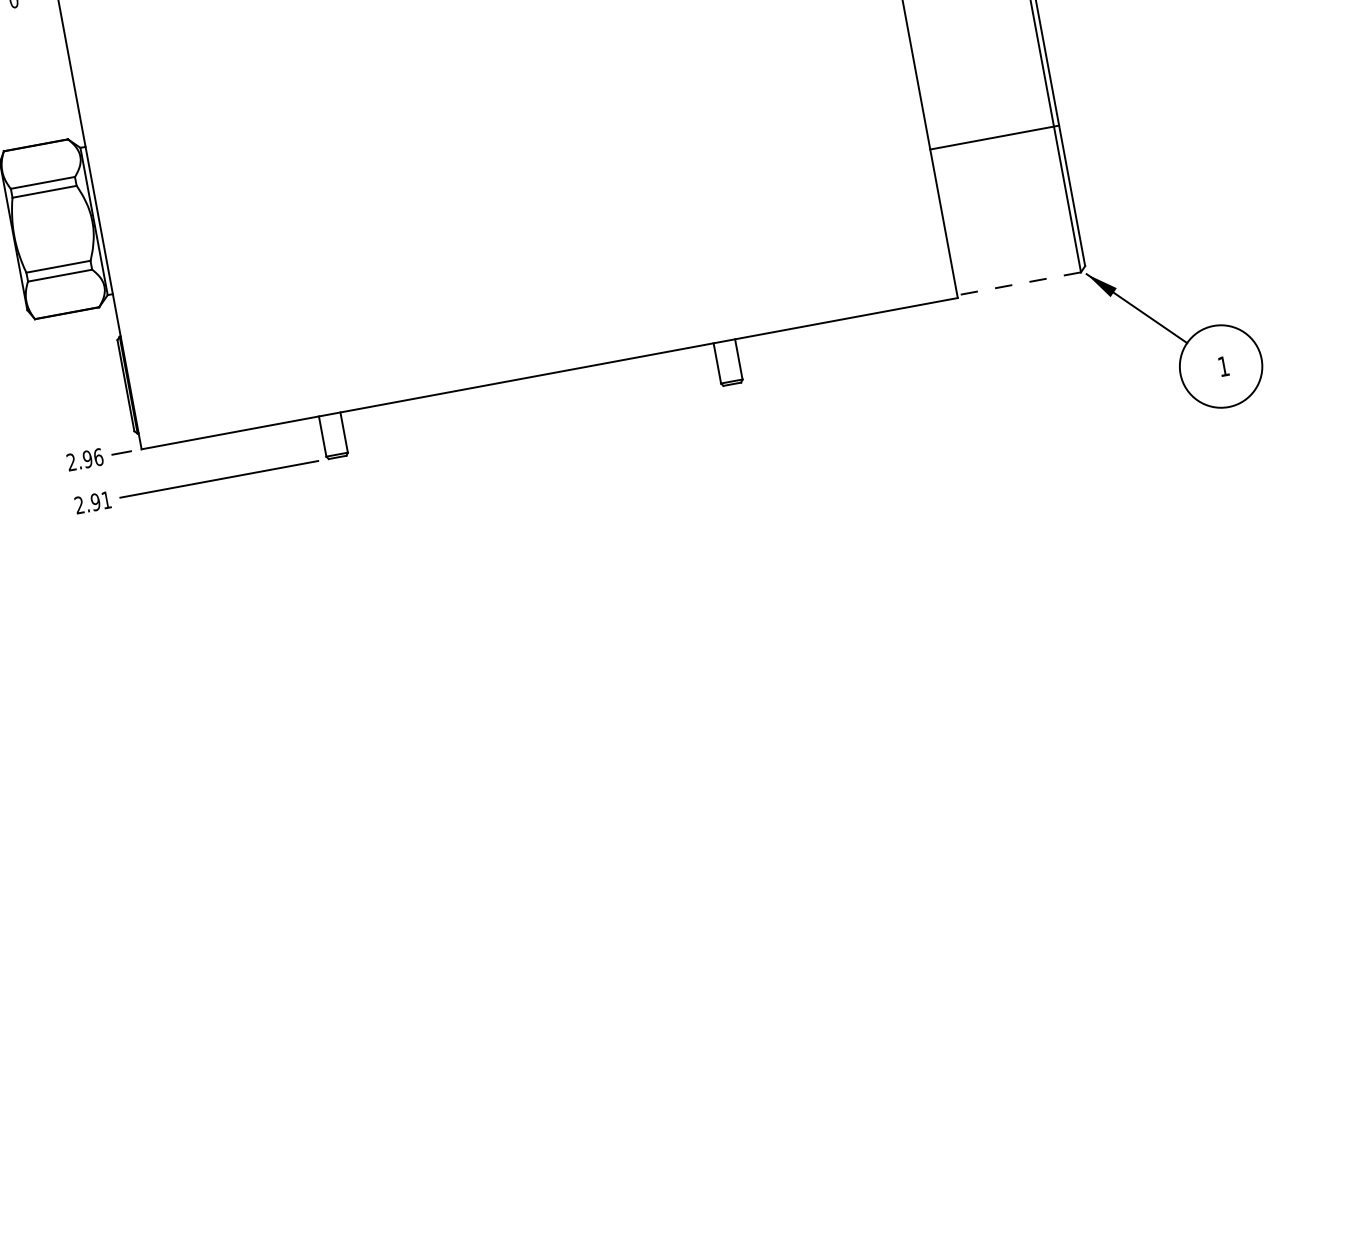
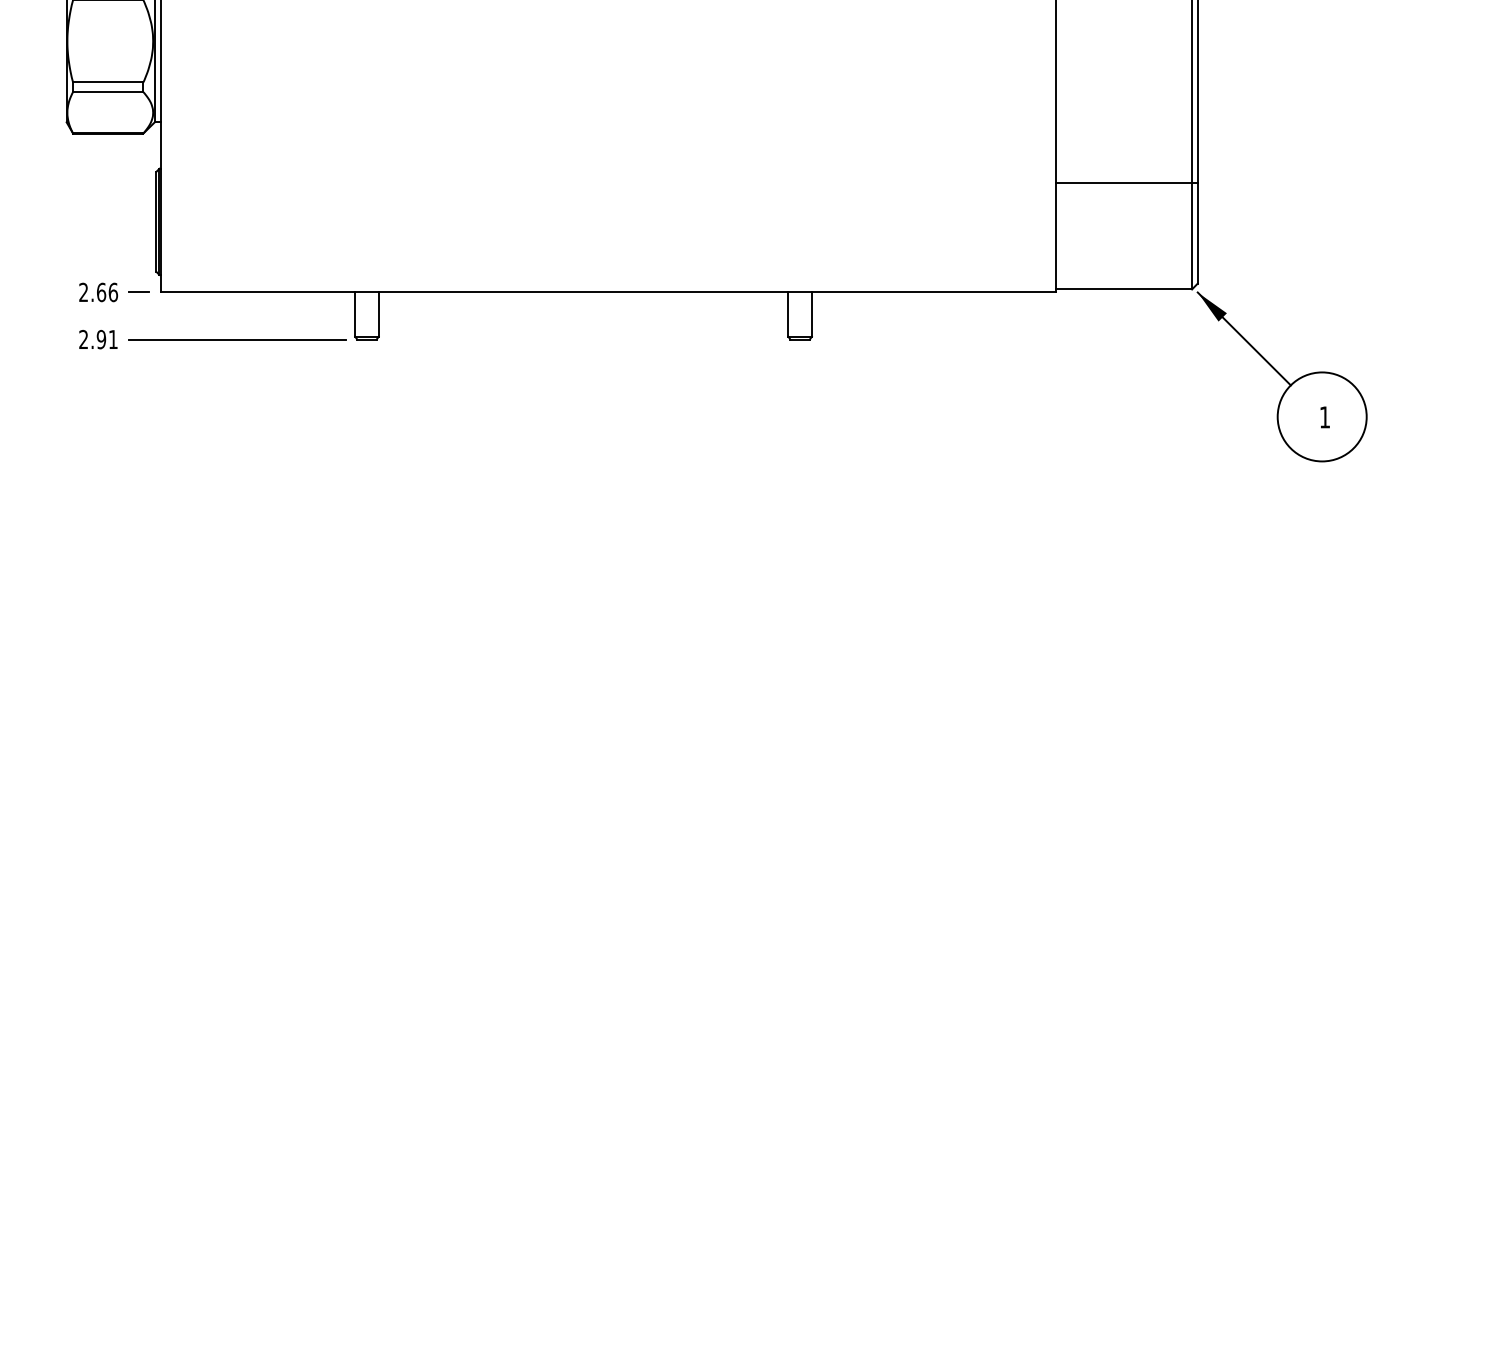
line: (994, 137) -> (1126, 183), moved
line: (1019, 283) -> (1124, 289), dashed -> solid
text: (87, 459) -> (101, 292), 2.96 -> 2.66

